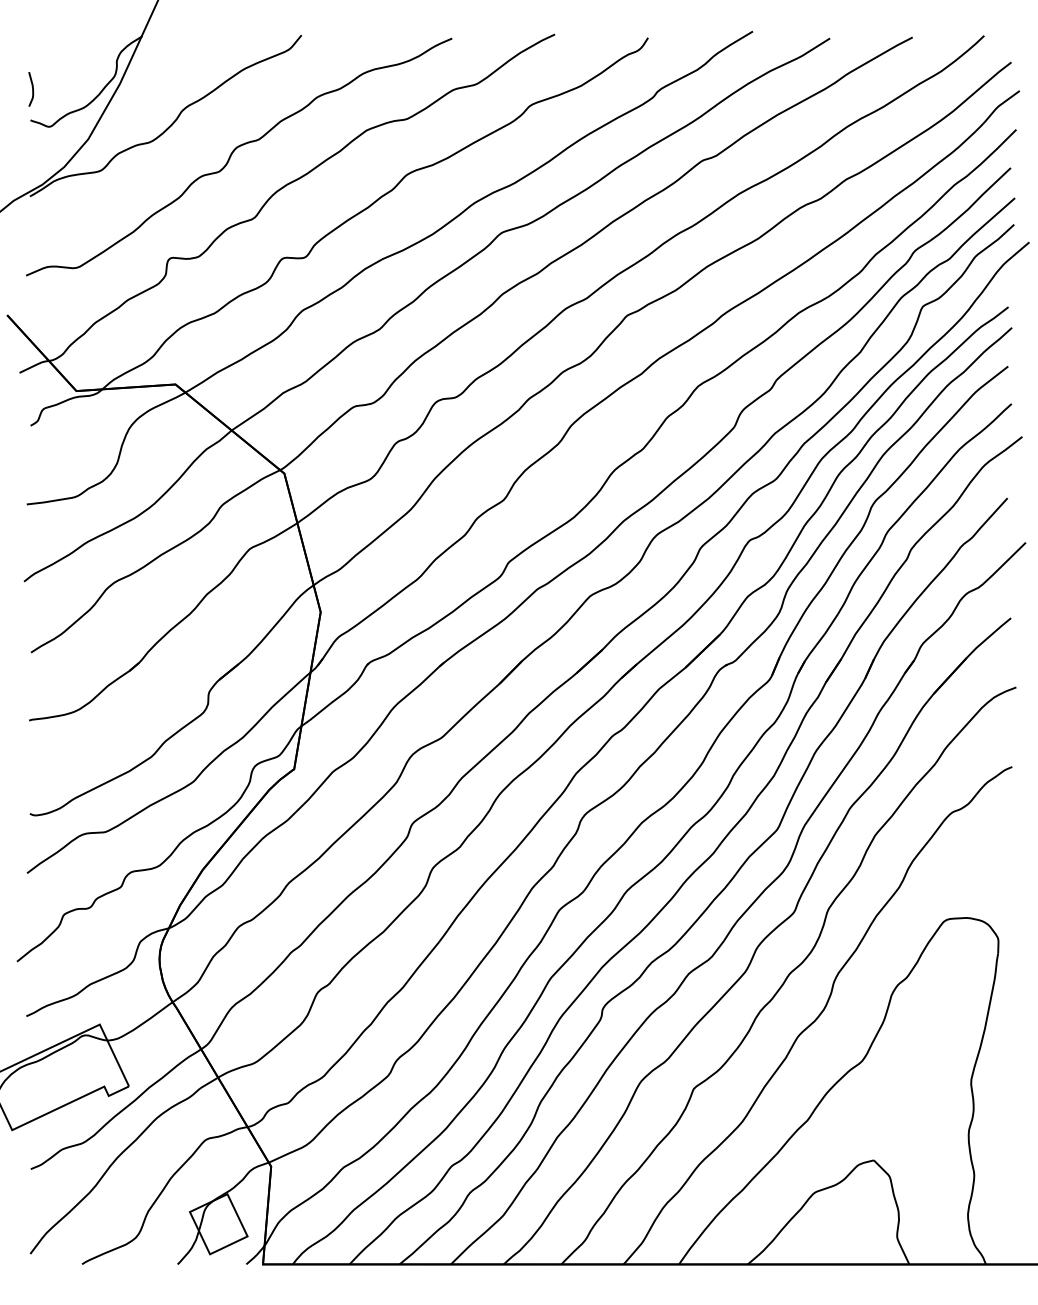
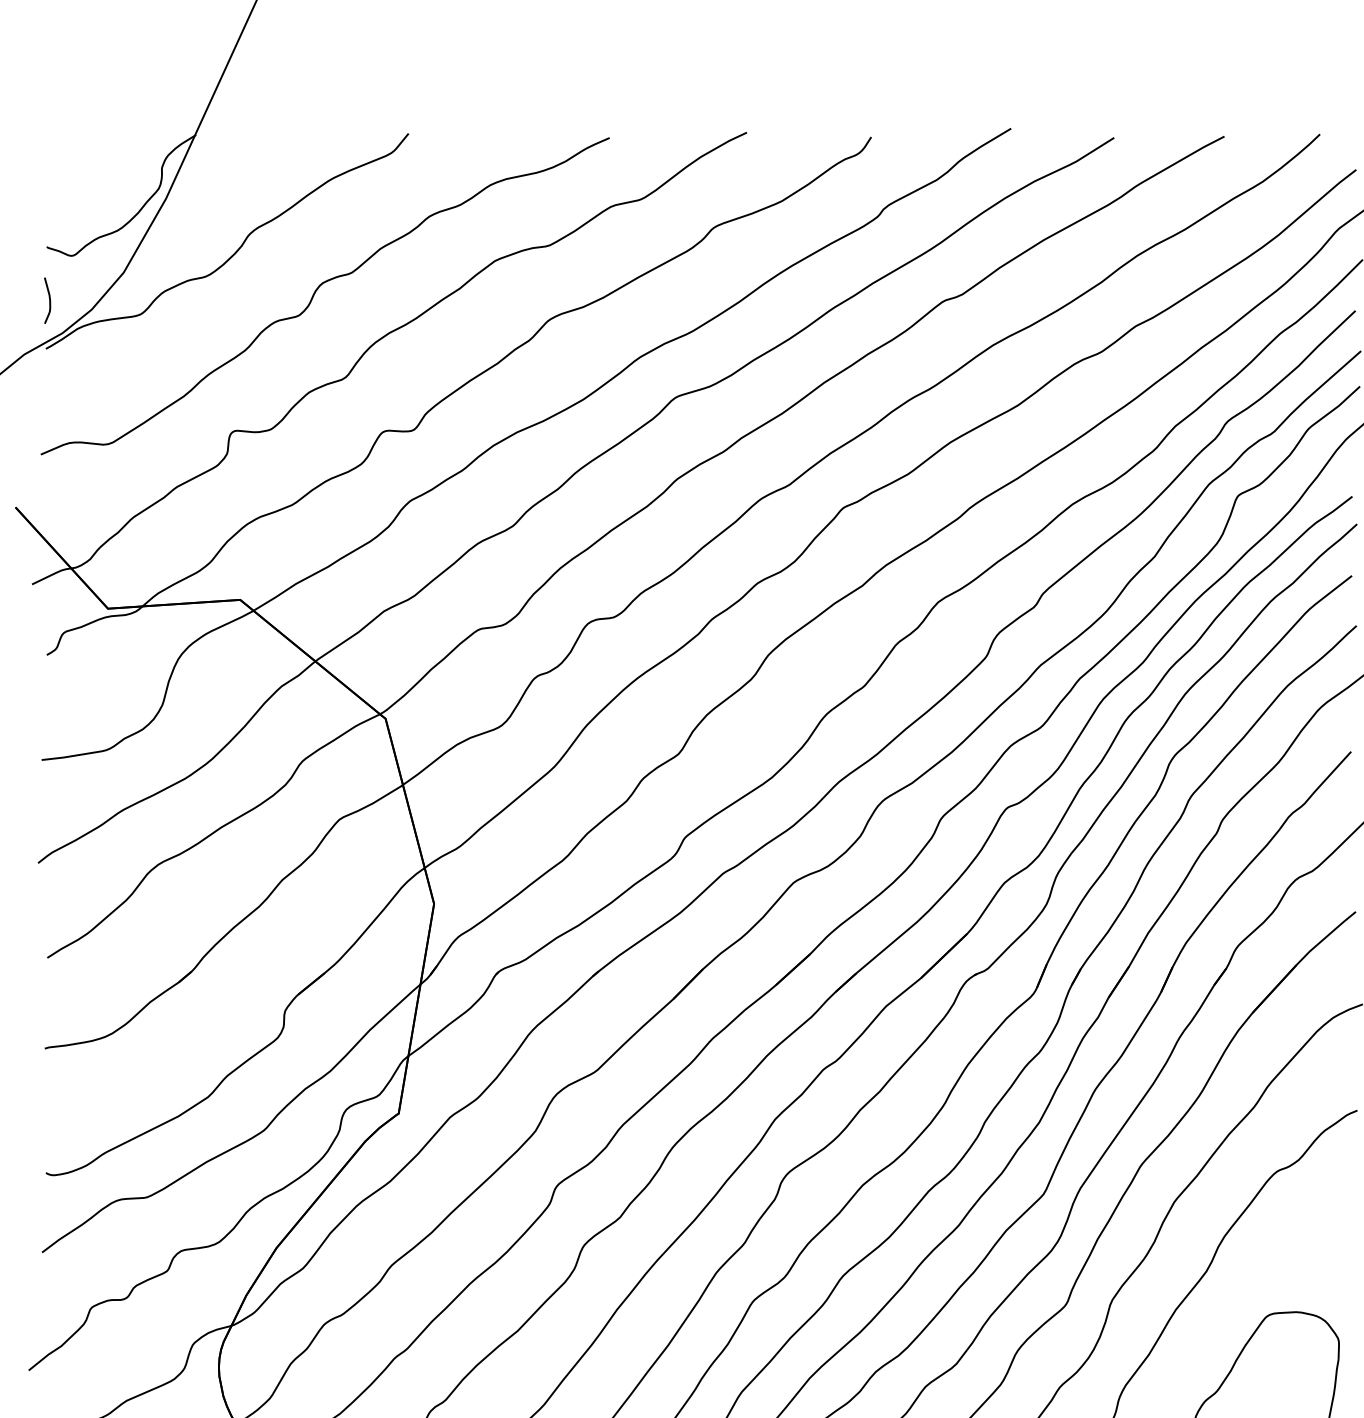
curve: (32, 89) -> (49, 300), moved

